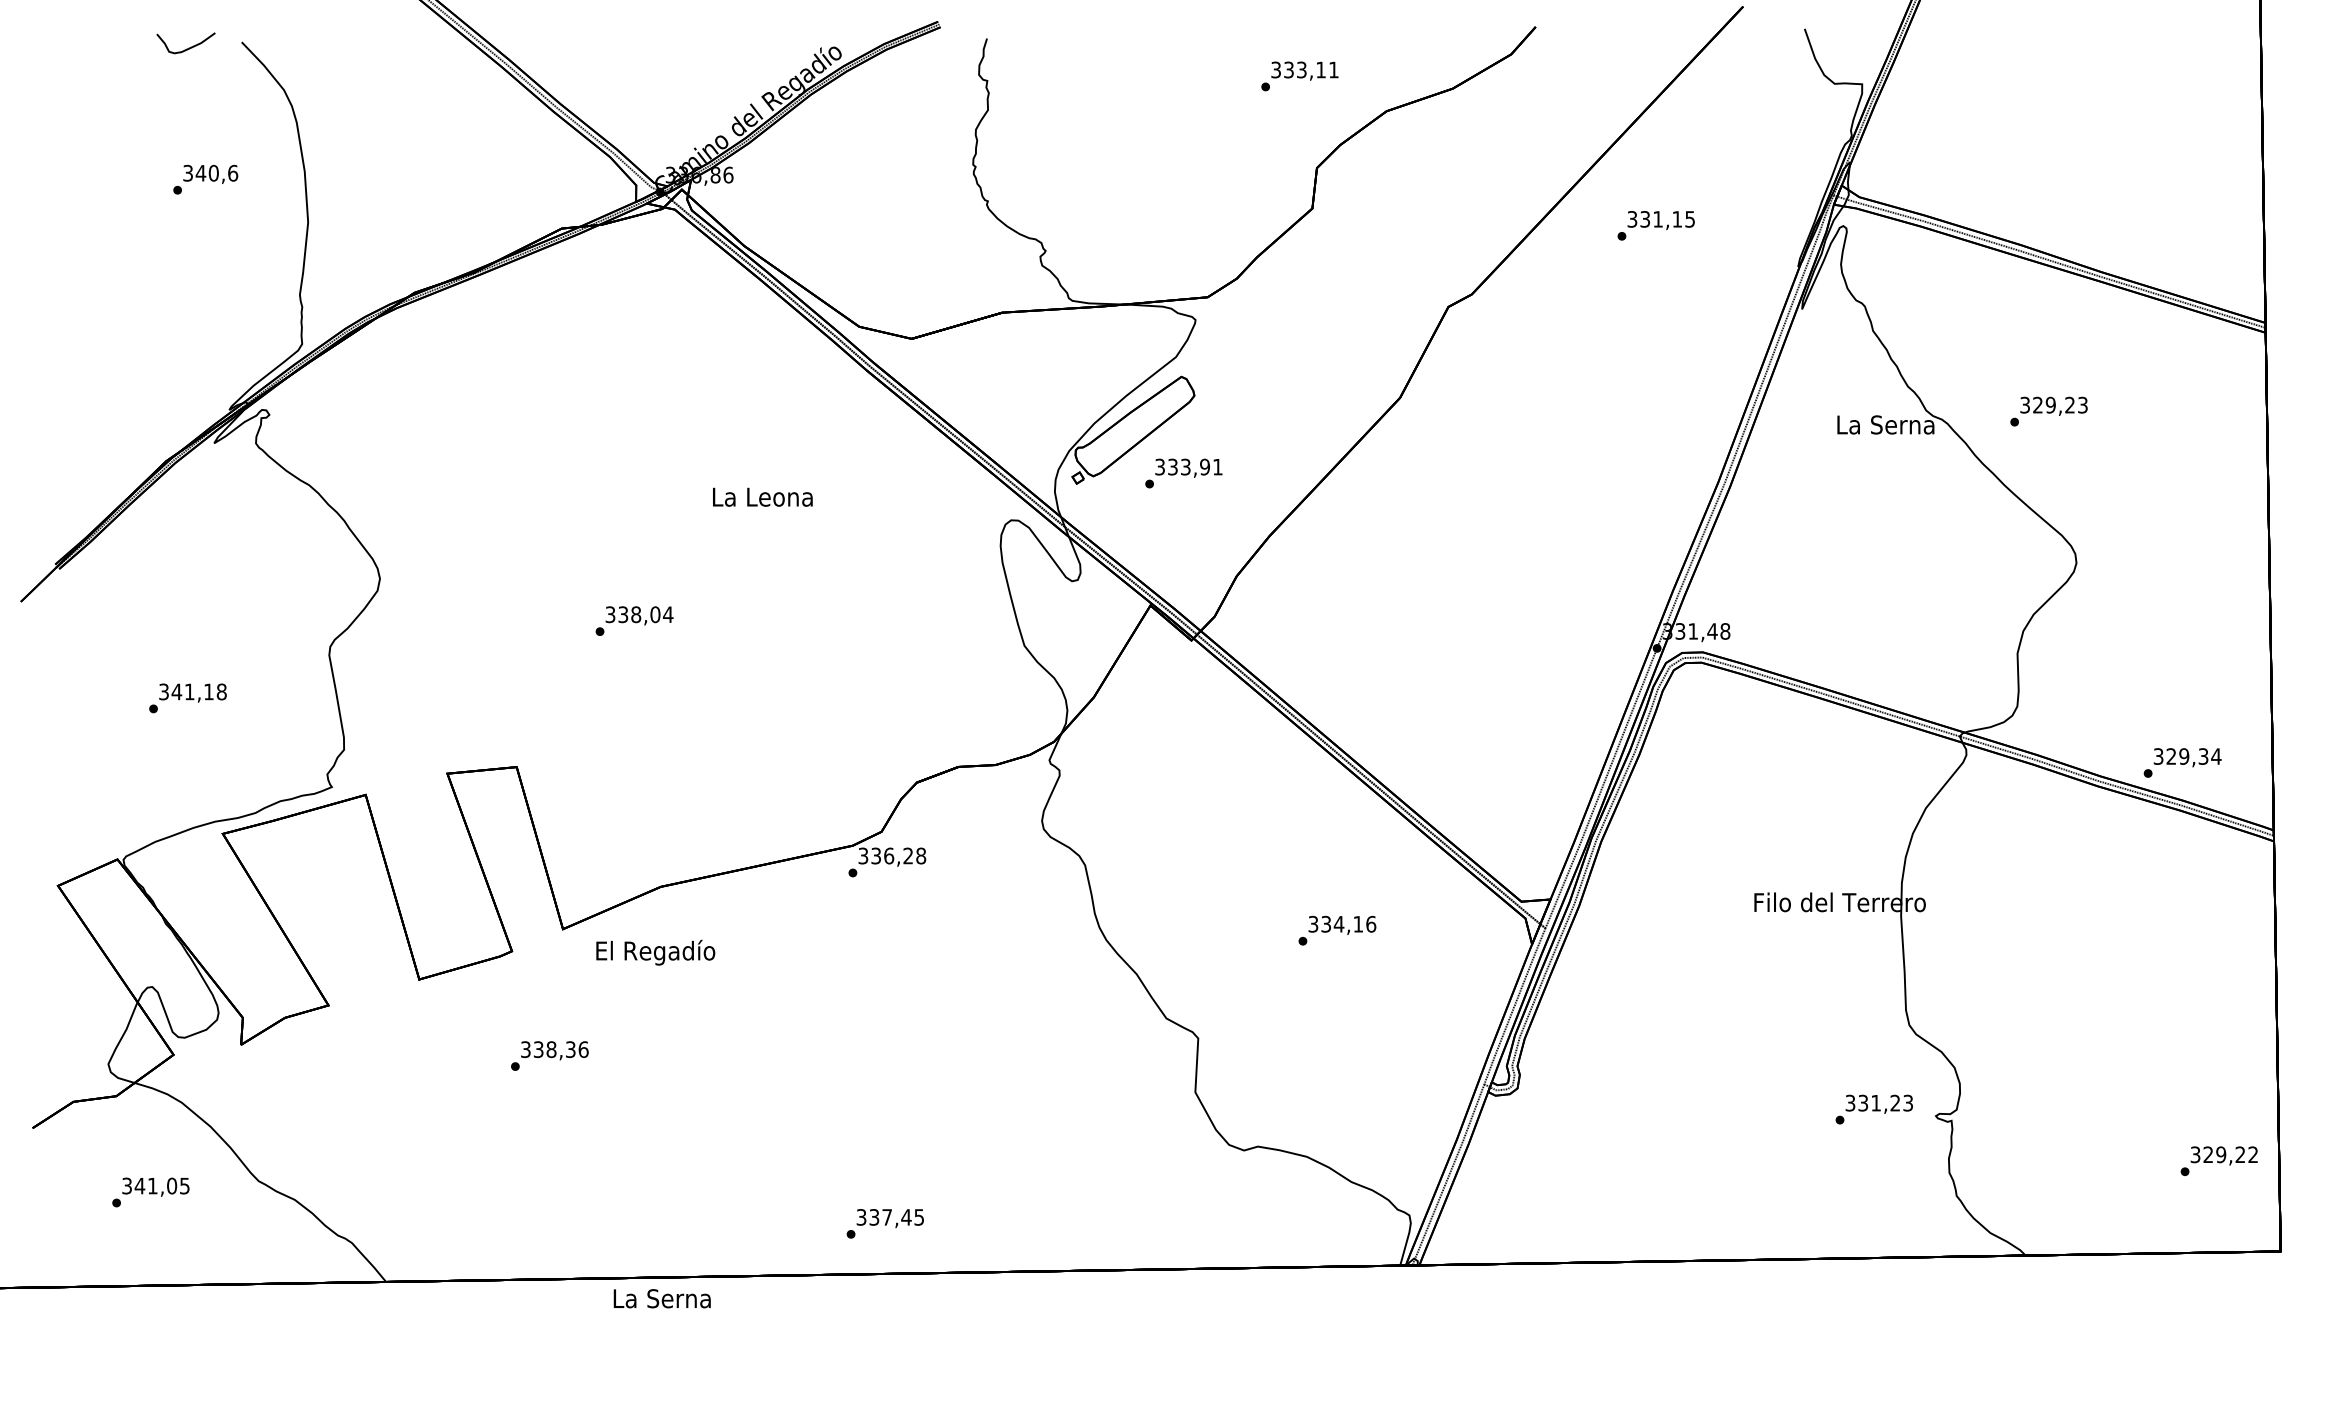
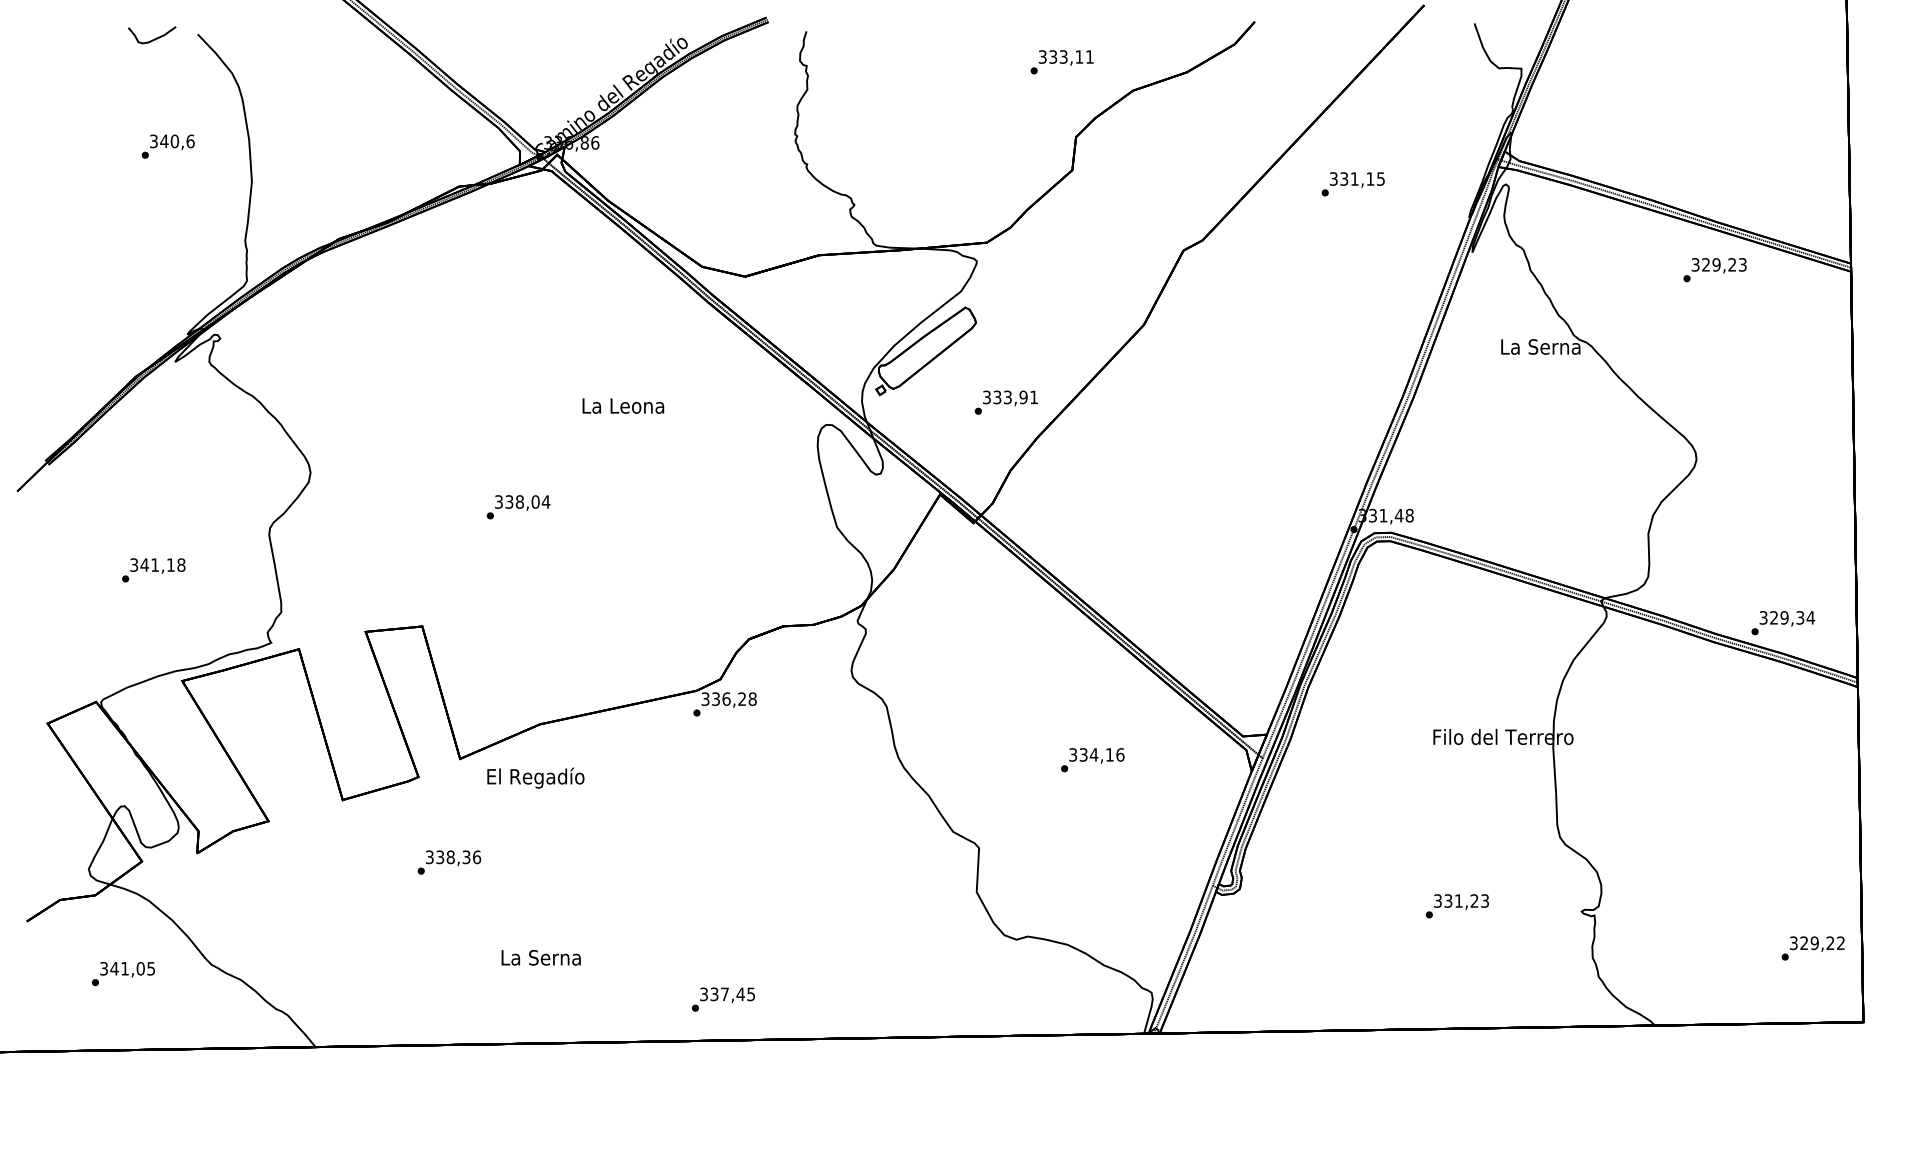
text: (2048, 412) -> (1714, 270), moved
text: (1182, 473) -> (1005, 402), moved
text: (1873, 1109) -> (1456, 906), moved
text: (661, 1298) -> (540, 957), moved

